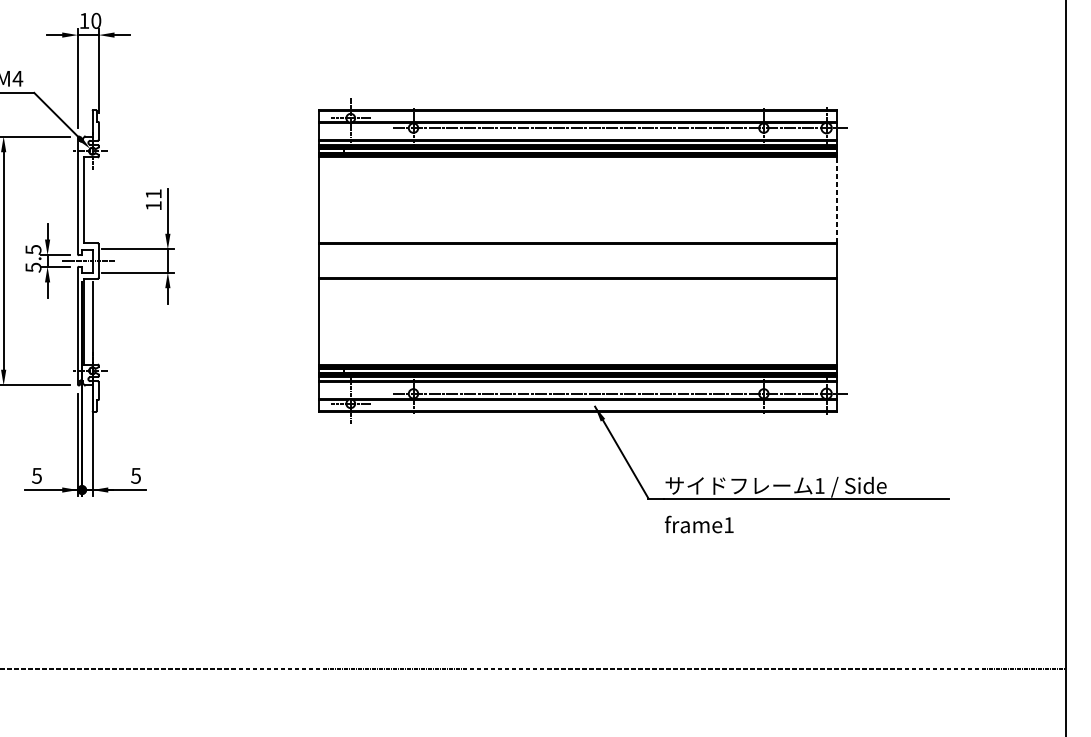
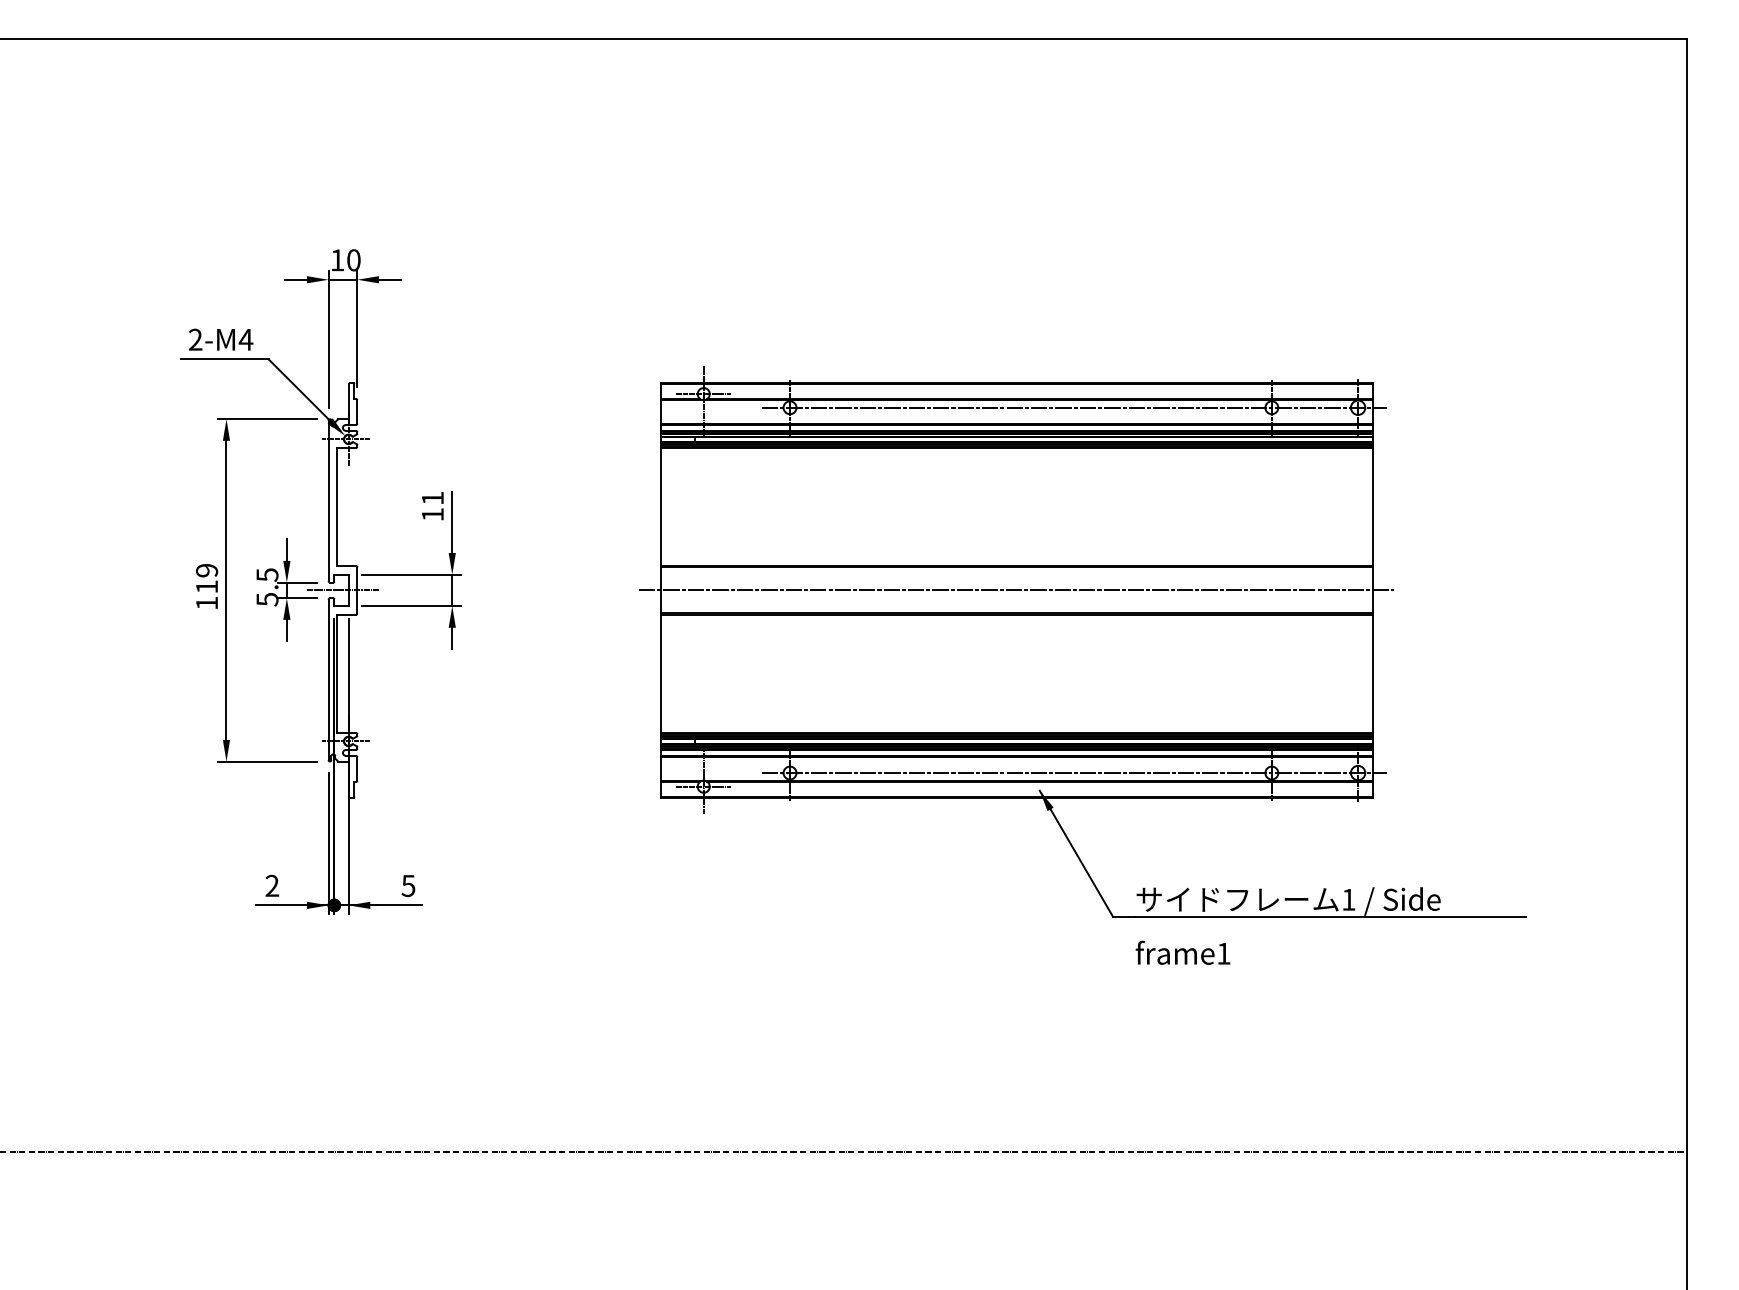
line: (837, 200) -> (1372, 507), dashed -> solid
line: (578, 261) -> (1016, 590), added
text: (37, 475) -> (272, 885), 5 -> 2

